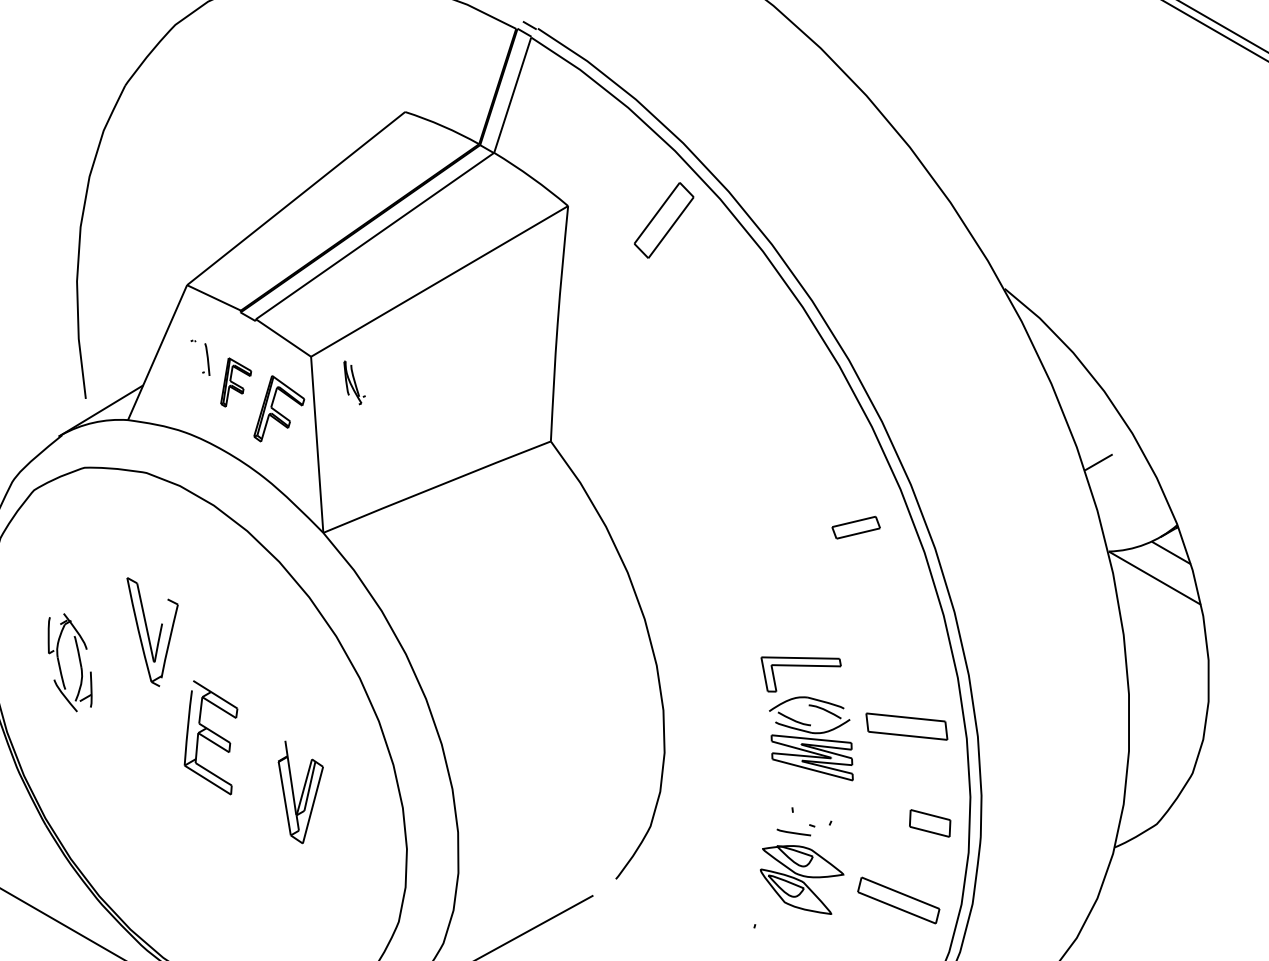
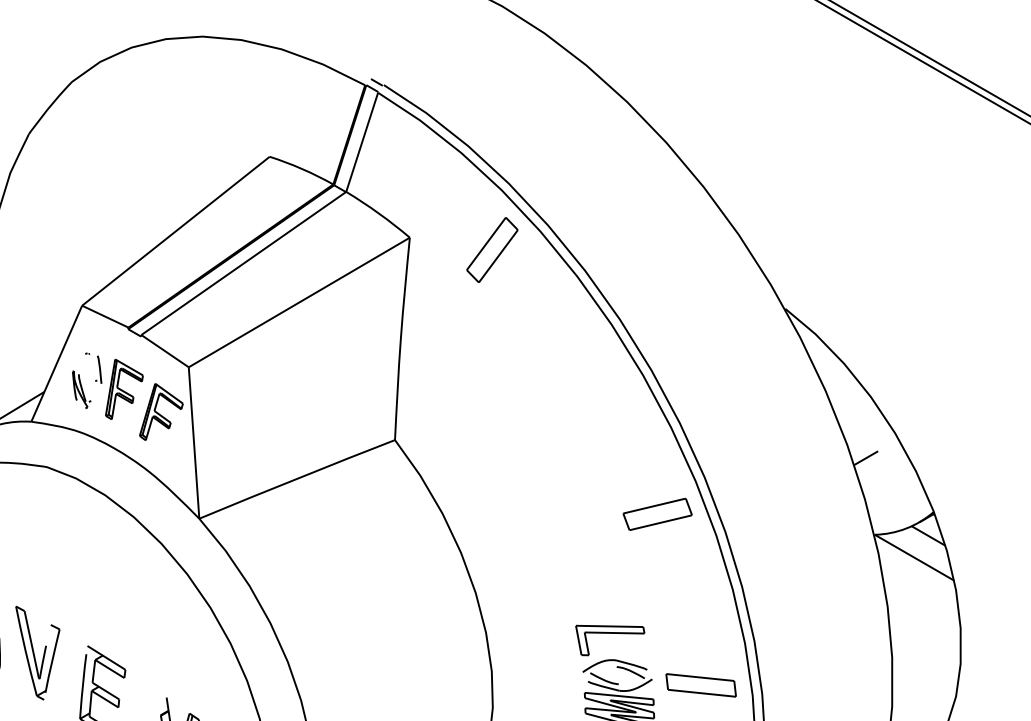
part: (235, 382) -> (123, 389), size x1.43
part: (354, 382) -> (81, 389), moved
part: (855, 527) -> (656, 514), size x1.67
part: (152, 632) -> (37, 653), moved

